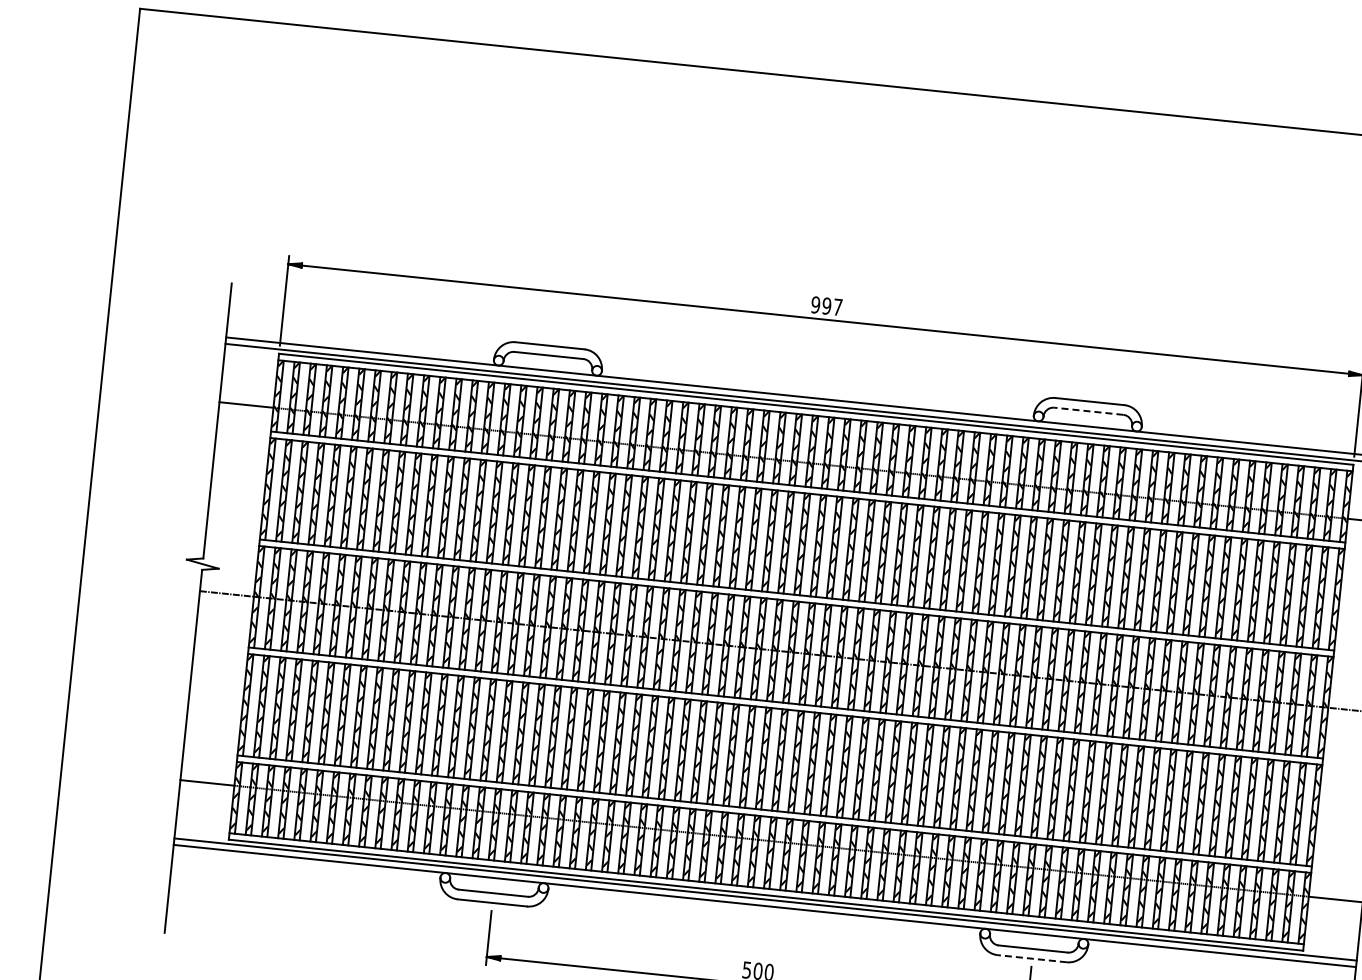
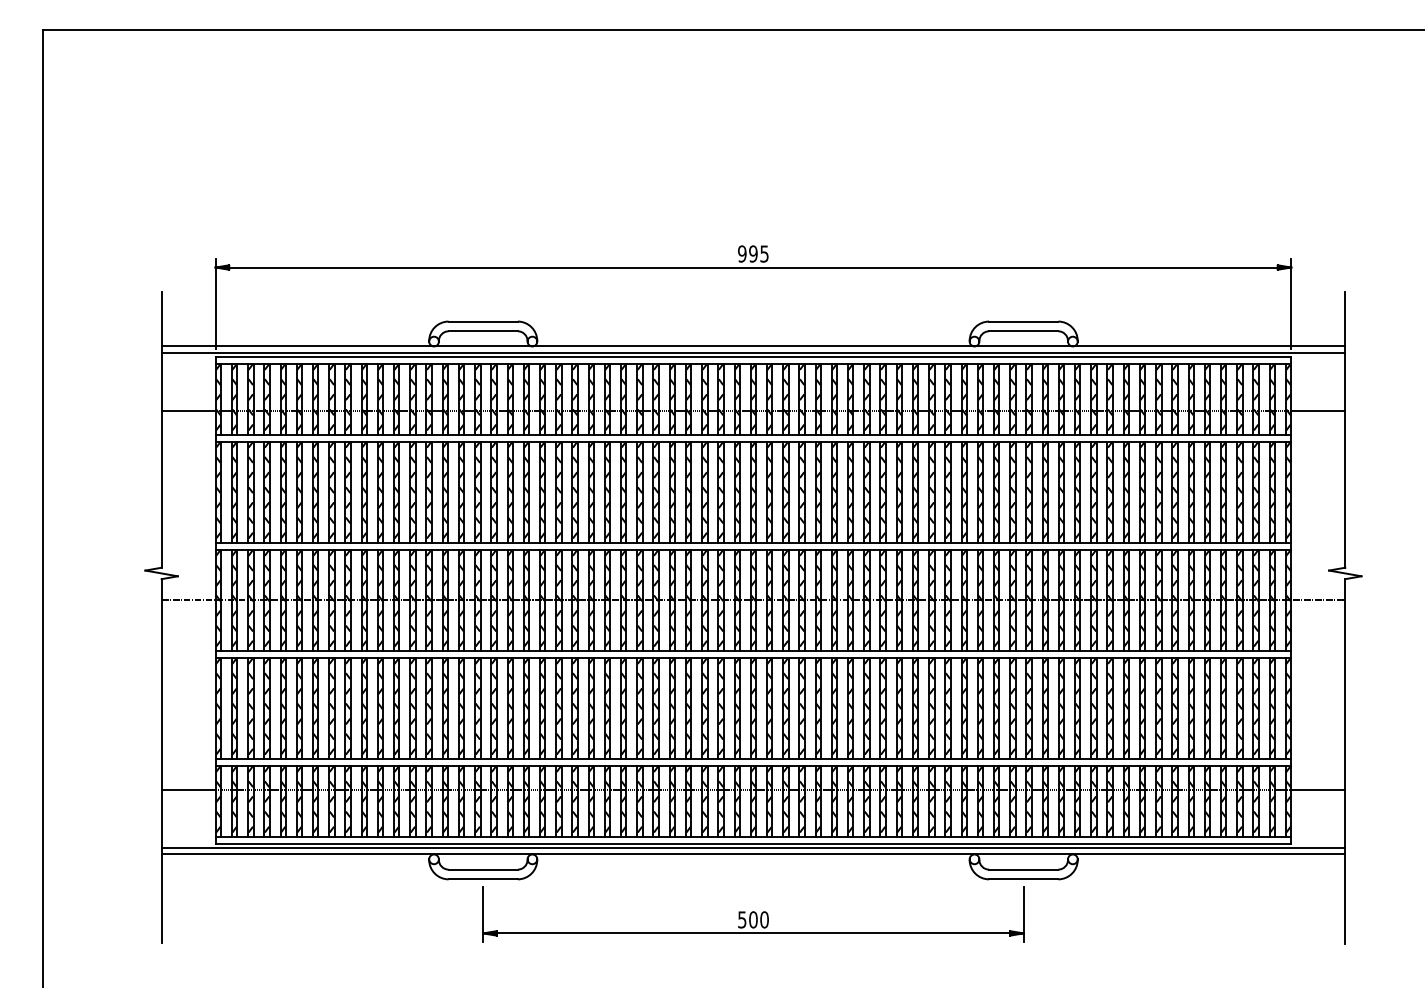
text: (837, 306) -> (764, 253), 997 -> 995
line: (1088, 411) -> (1023, 331), dashed -> solid
line: (1032, 958) -> (1023, 879), dashed -> solid

